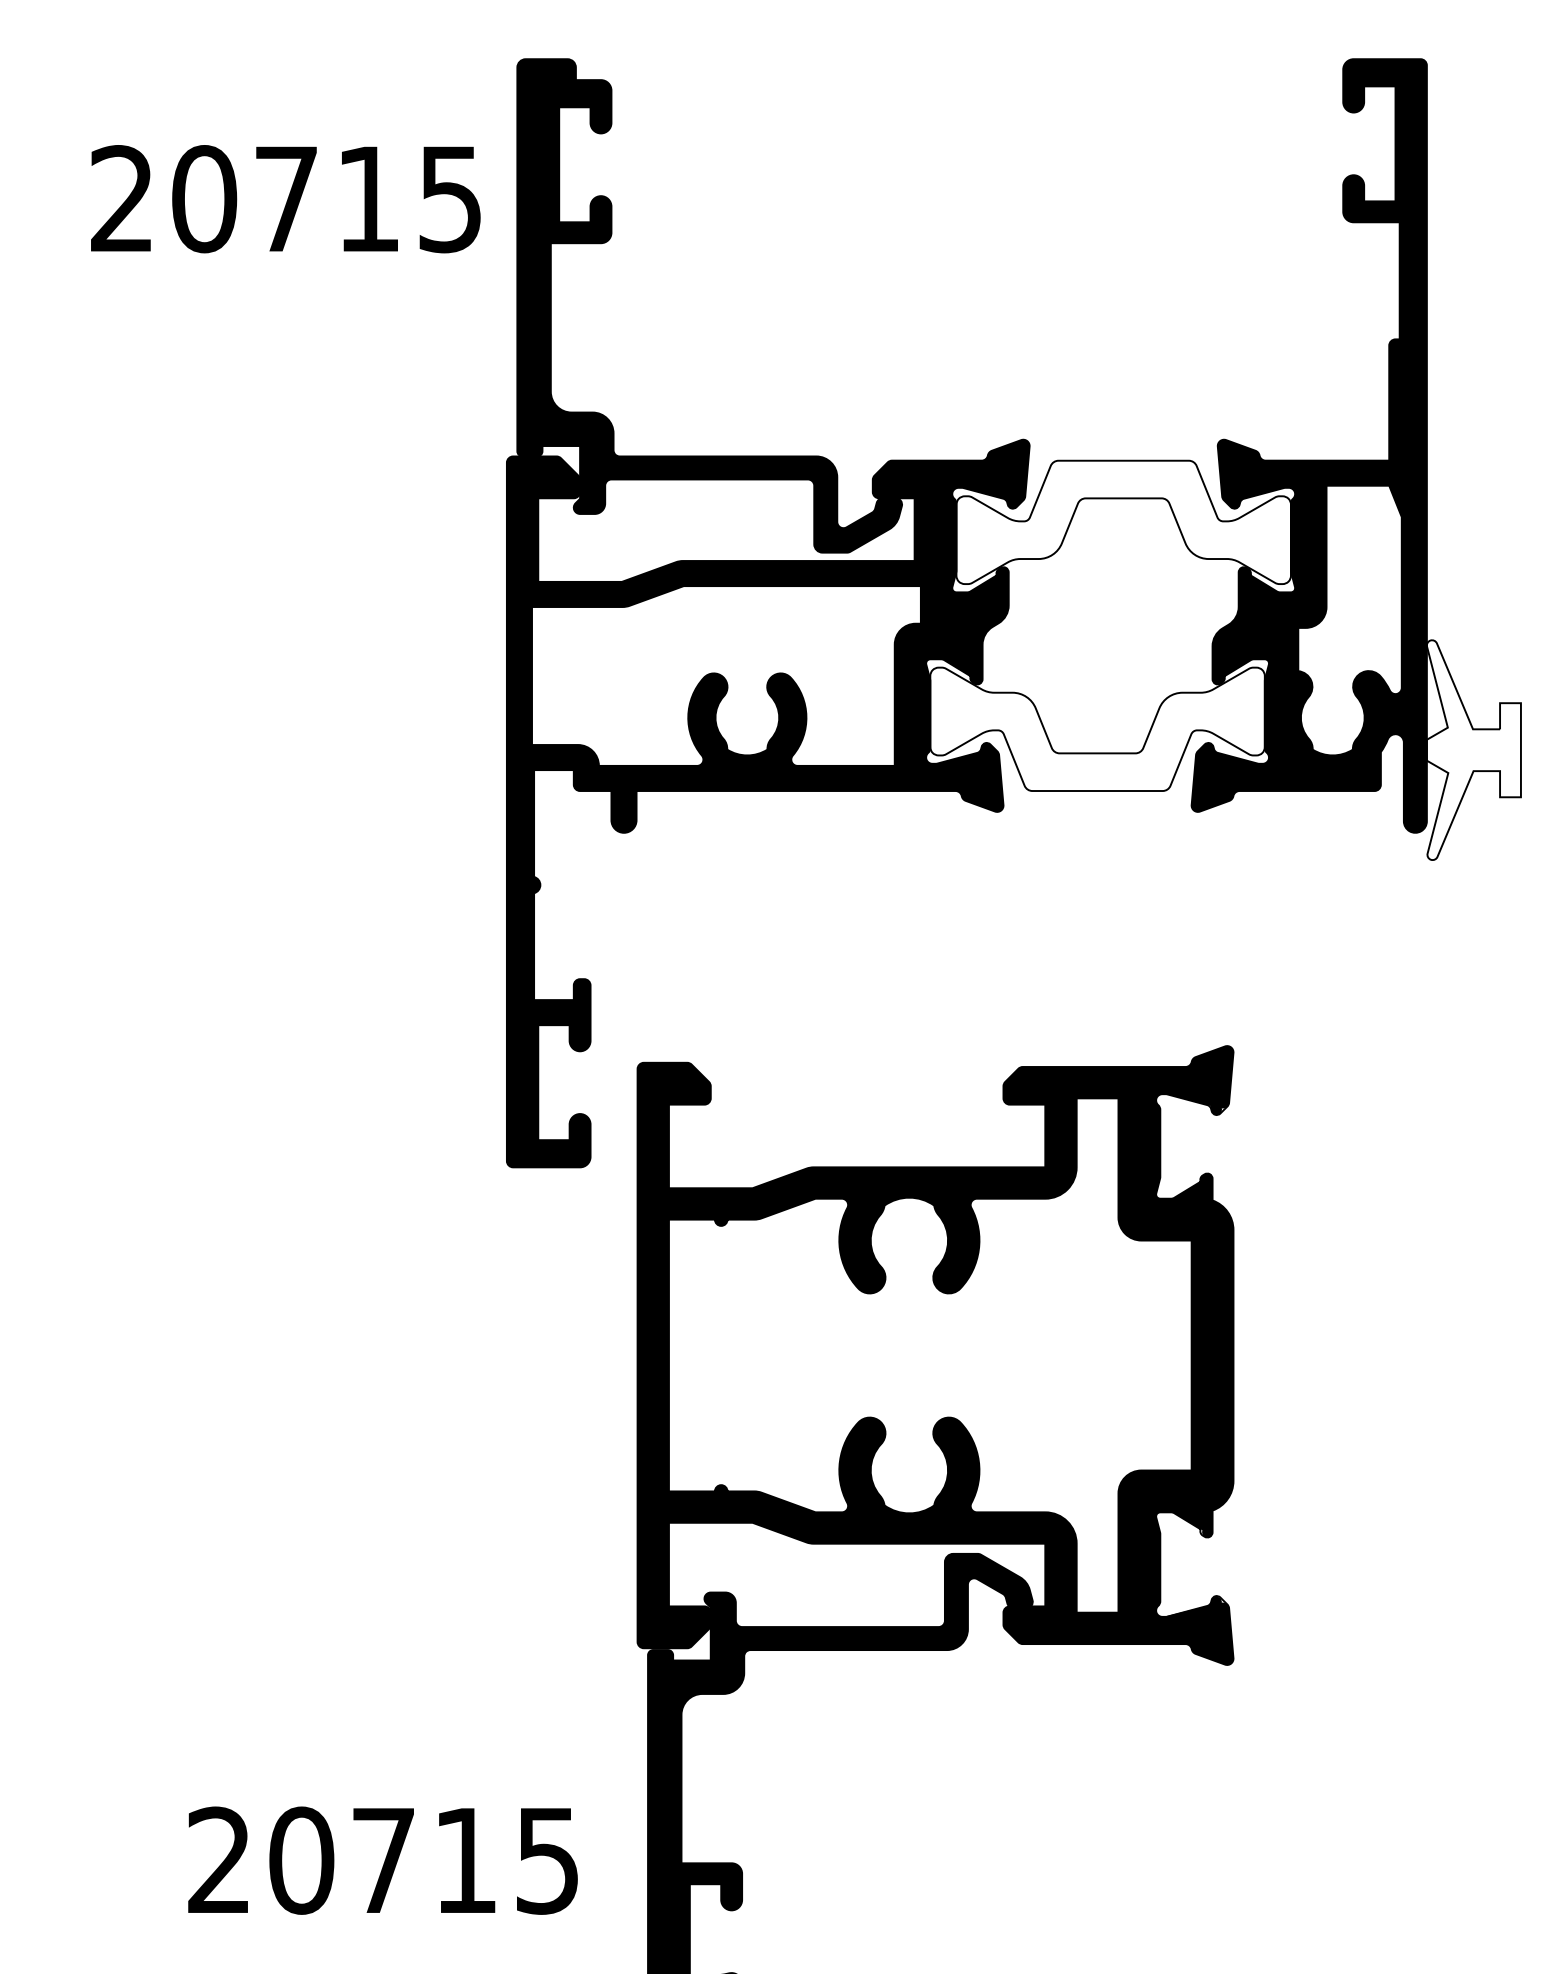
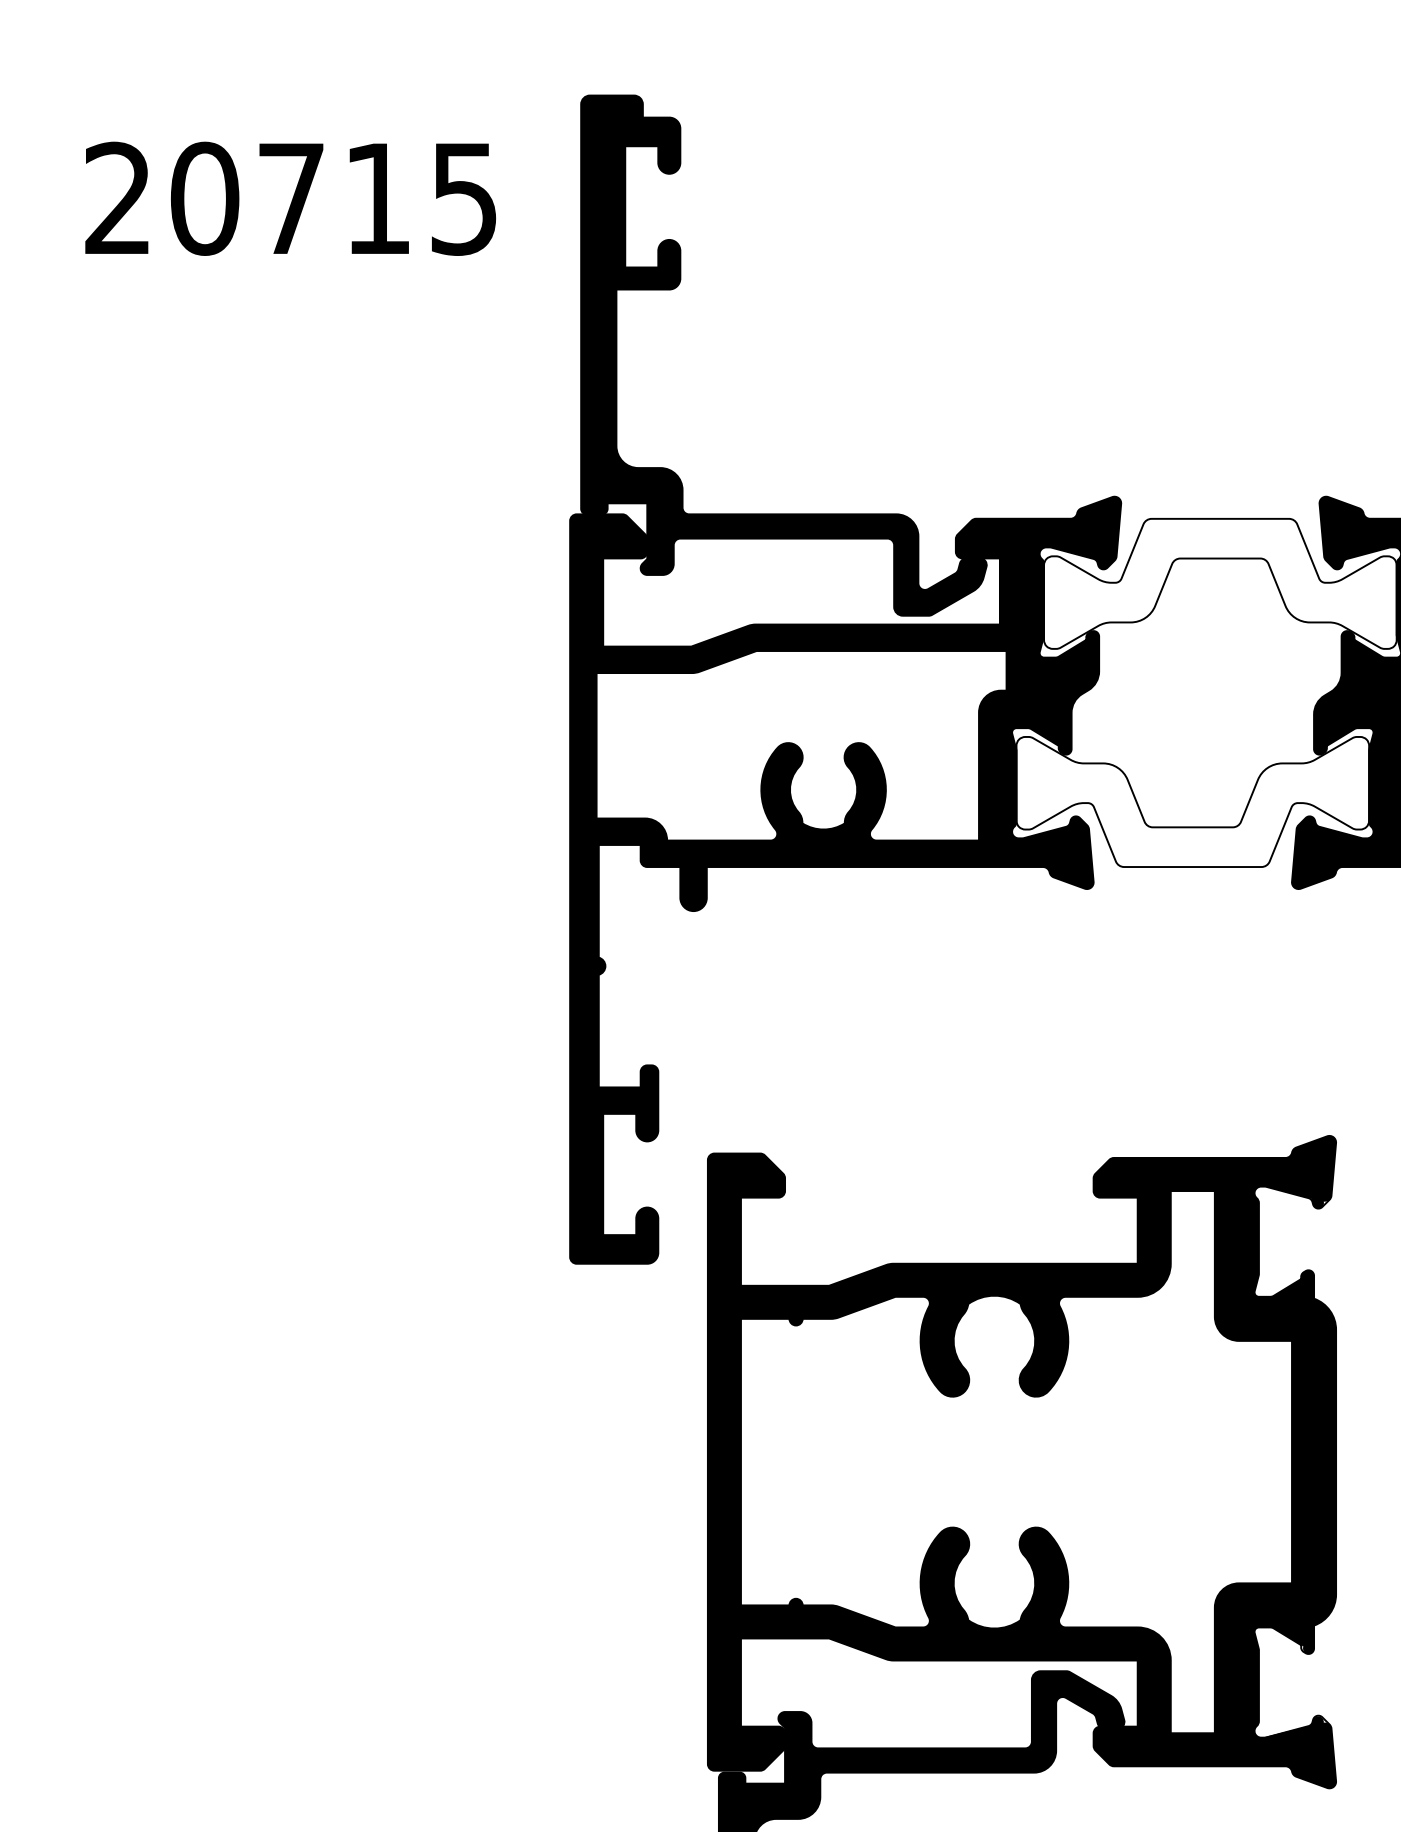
text: (285, 199) -> (290, 199), moved

